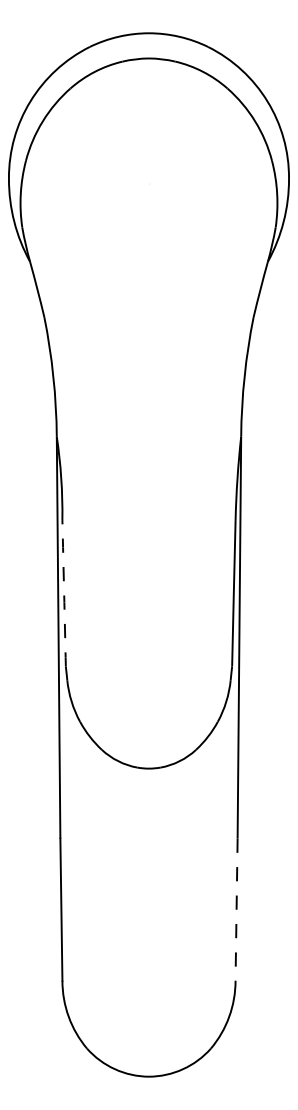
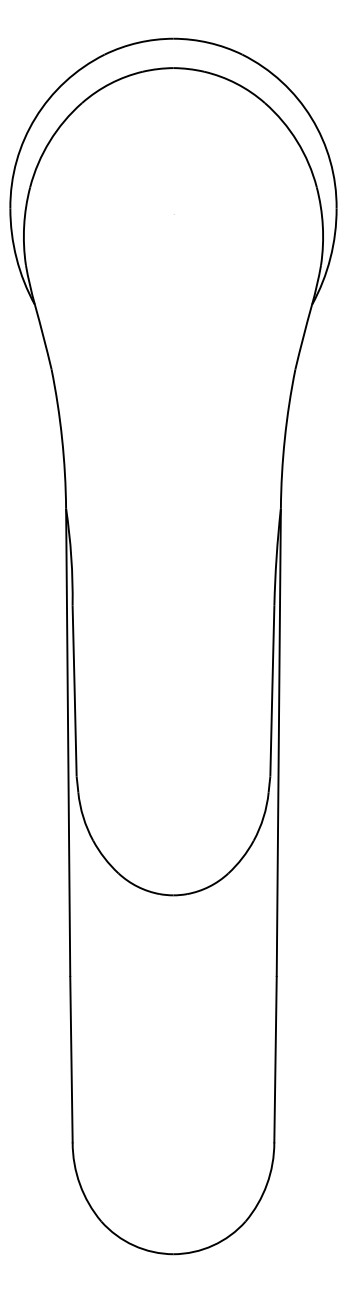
arc: (64, 593) -> (75, 691), dashed -> solid
line: (236, 910) -> (275, 1060), dashed -> solid

